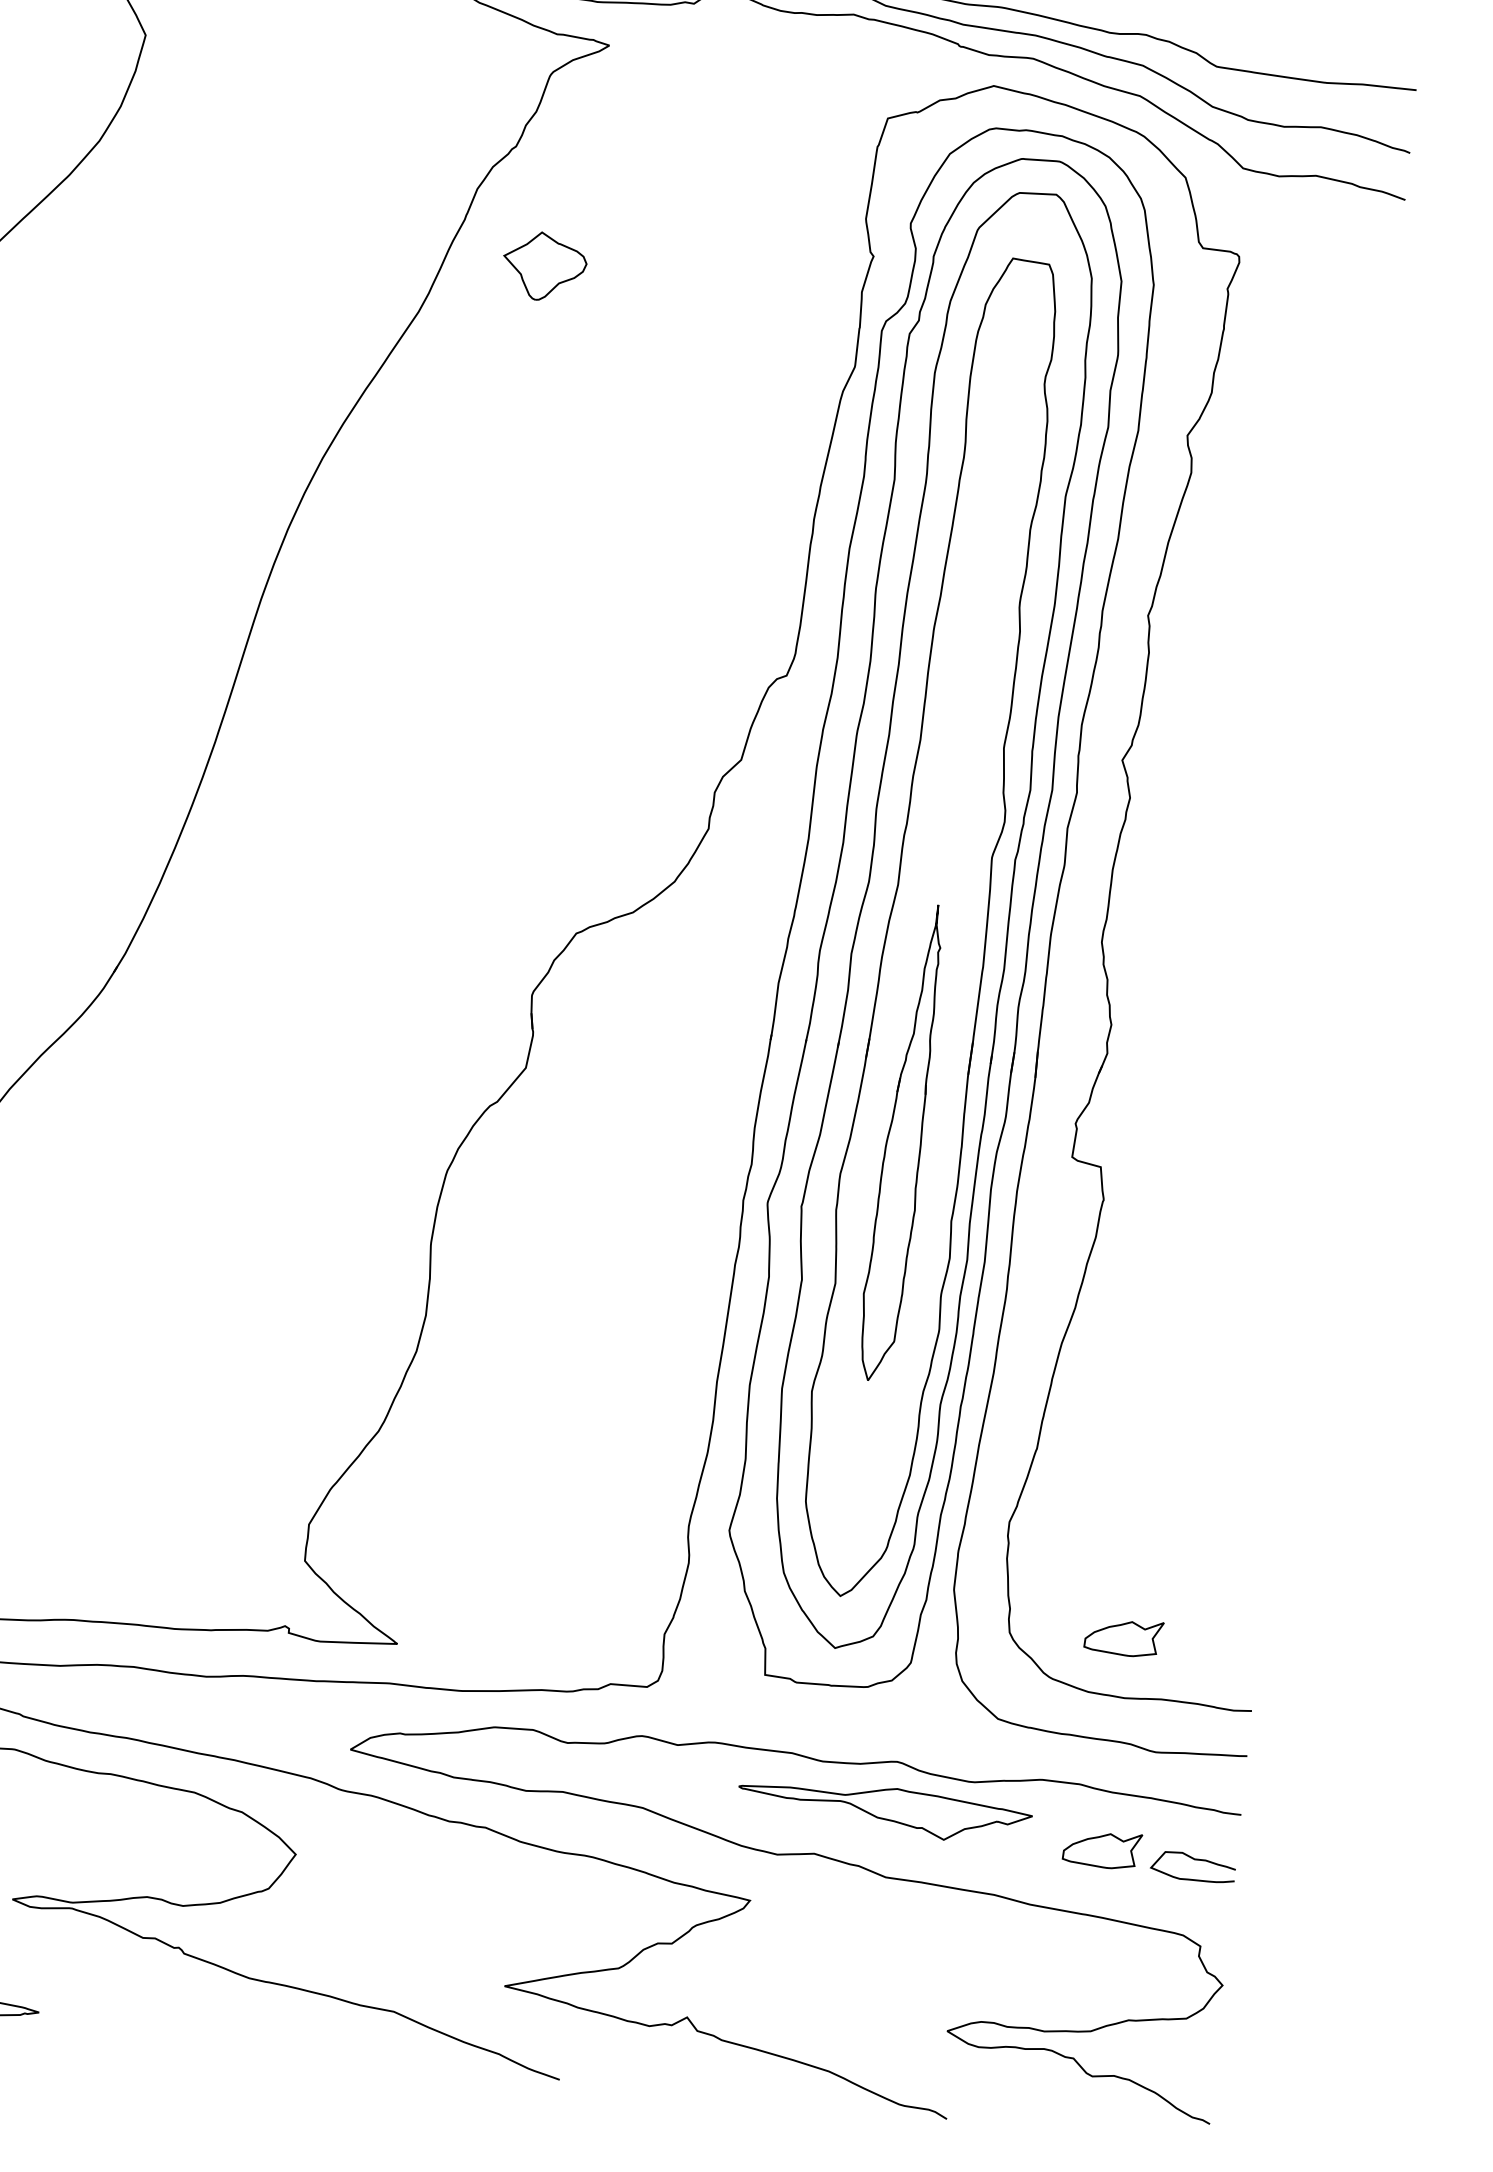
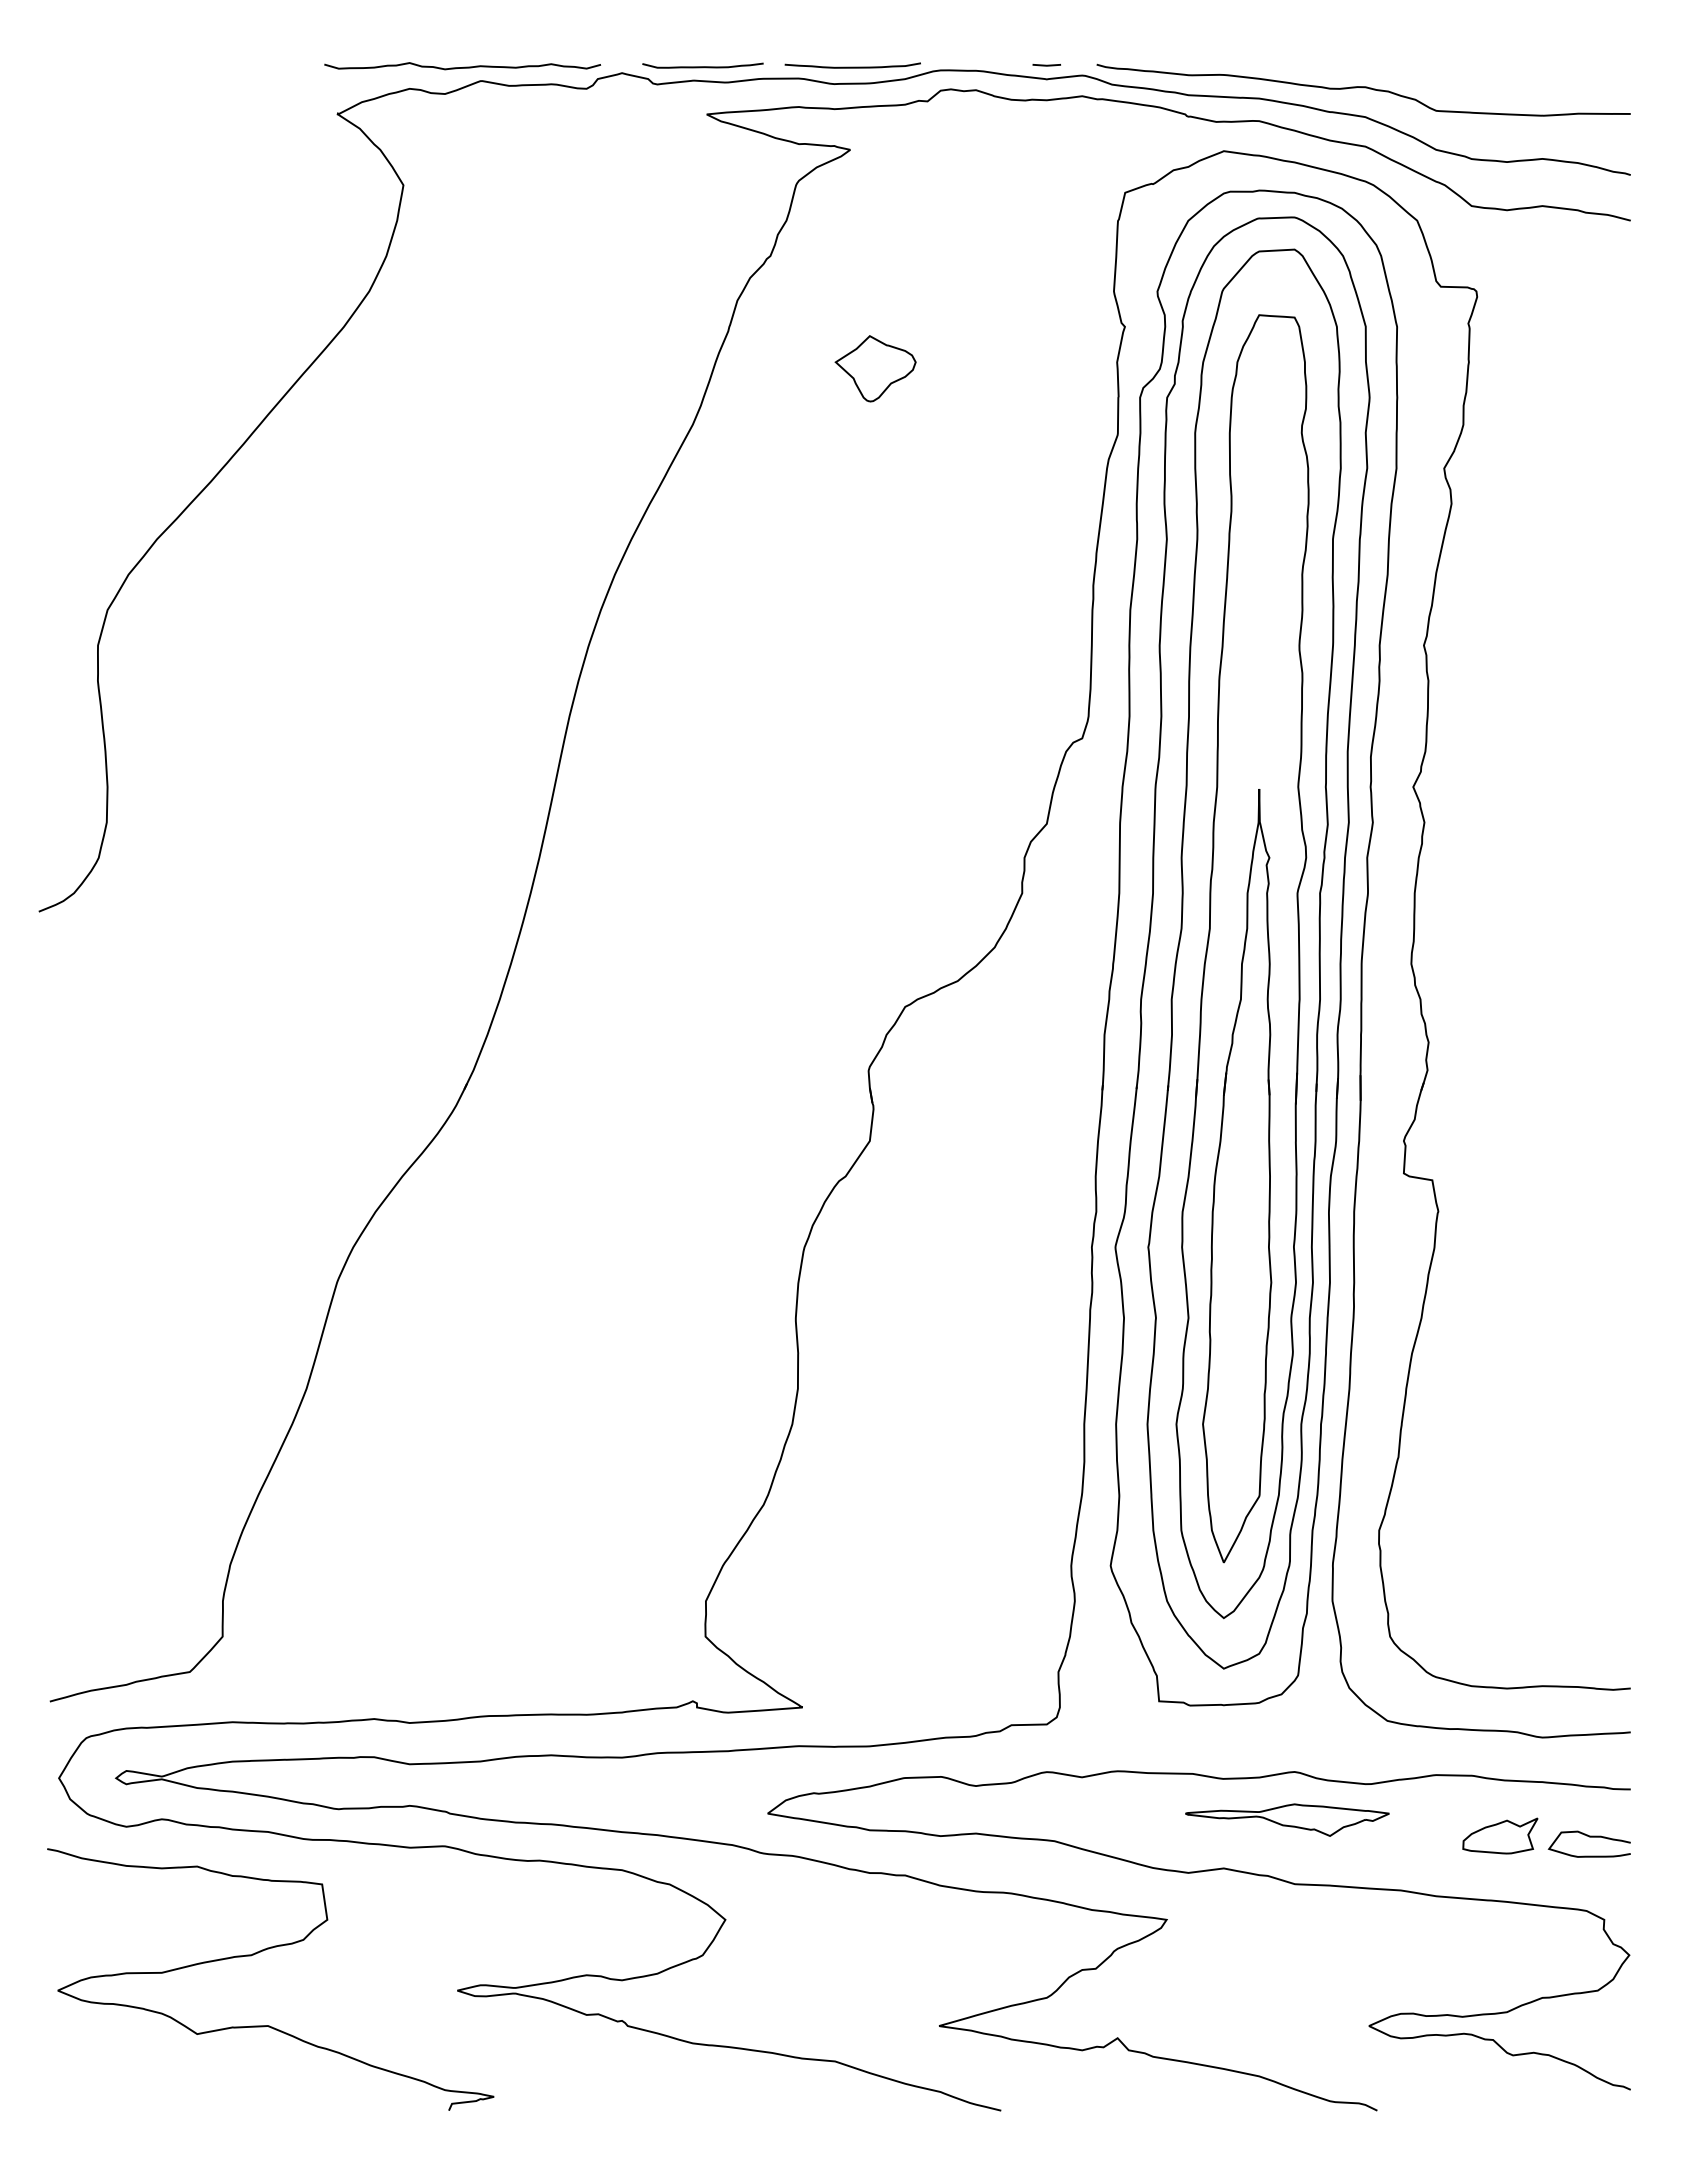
part: (544, 266) -> (875, 368), moved
part: (900, 1142) -> (1237, 1176), size x1.67
part: (1124, 1636) -> (1500, 1629), removed
part: (884, 1810) -> (1287, 1819), size x0.71

